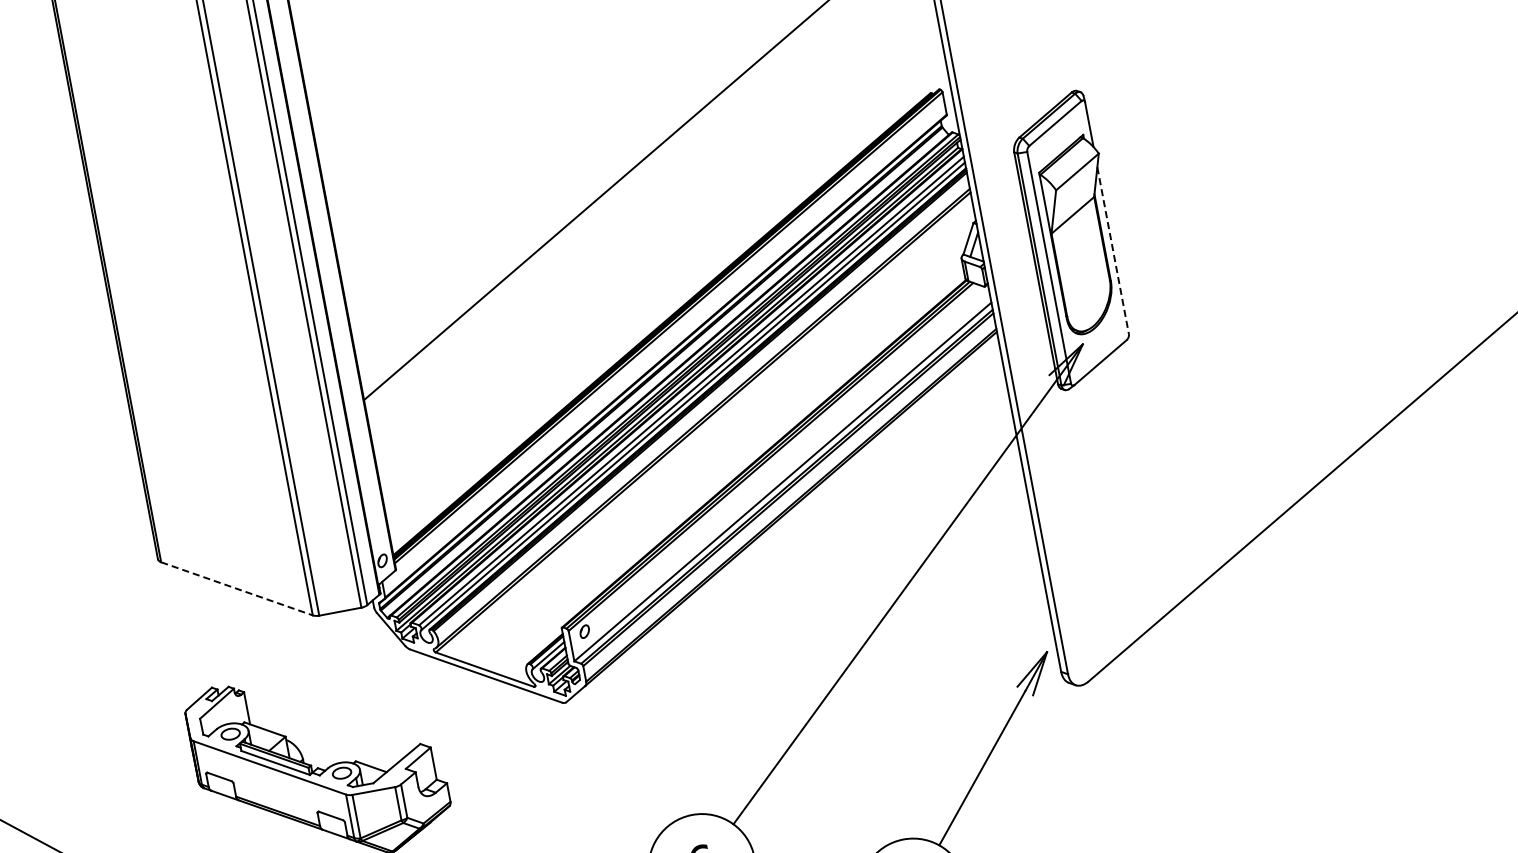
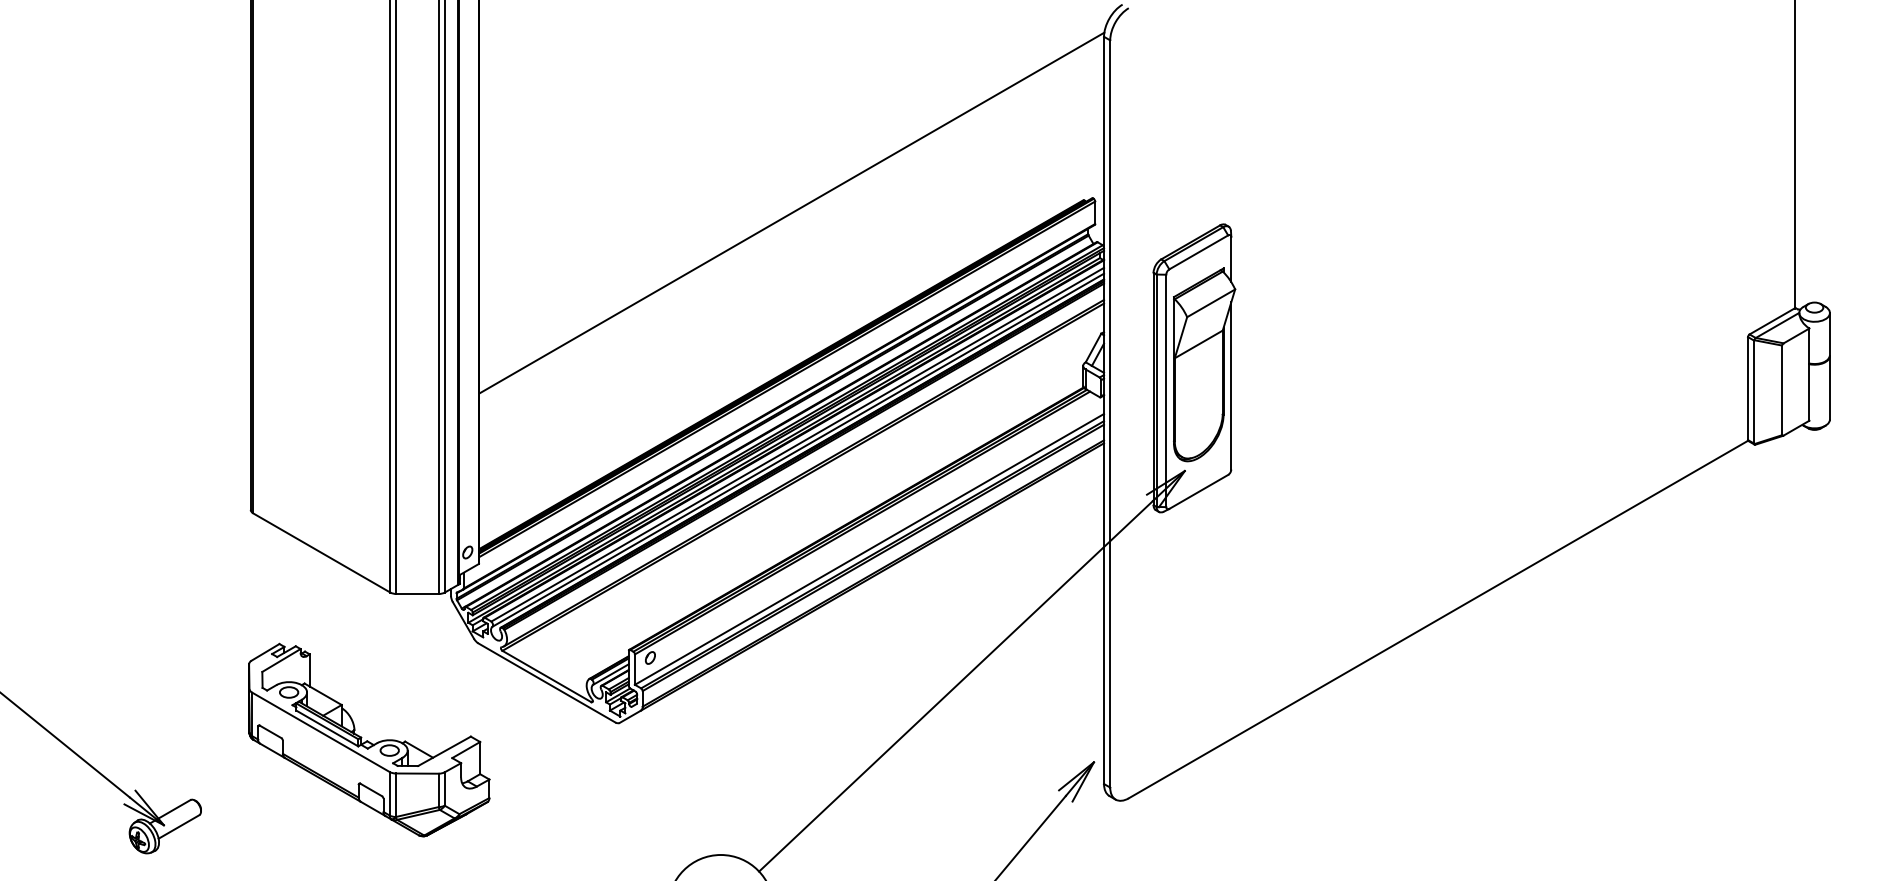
line: (1113, 250) -> (1231, 385), dashed -> solid
line: (237, 589) -> (322, 553), dashed -> solid

